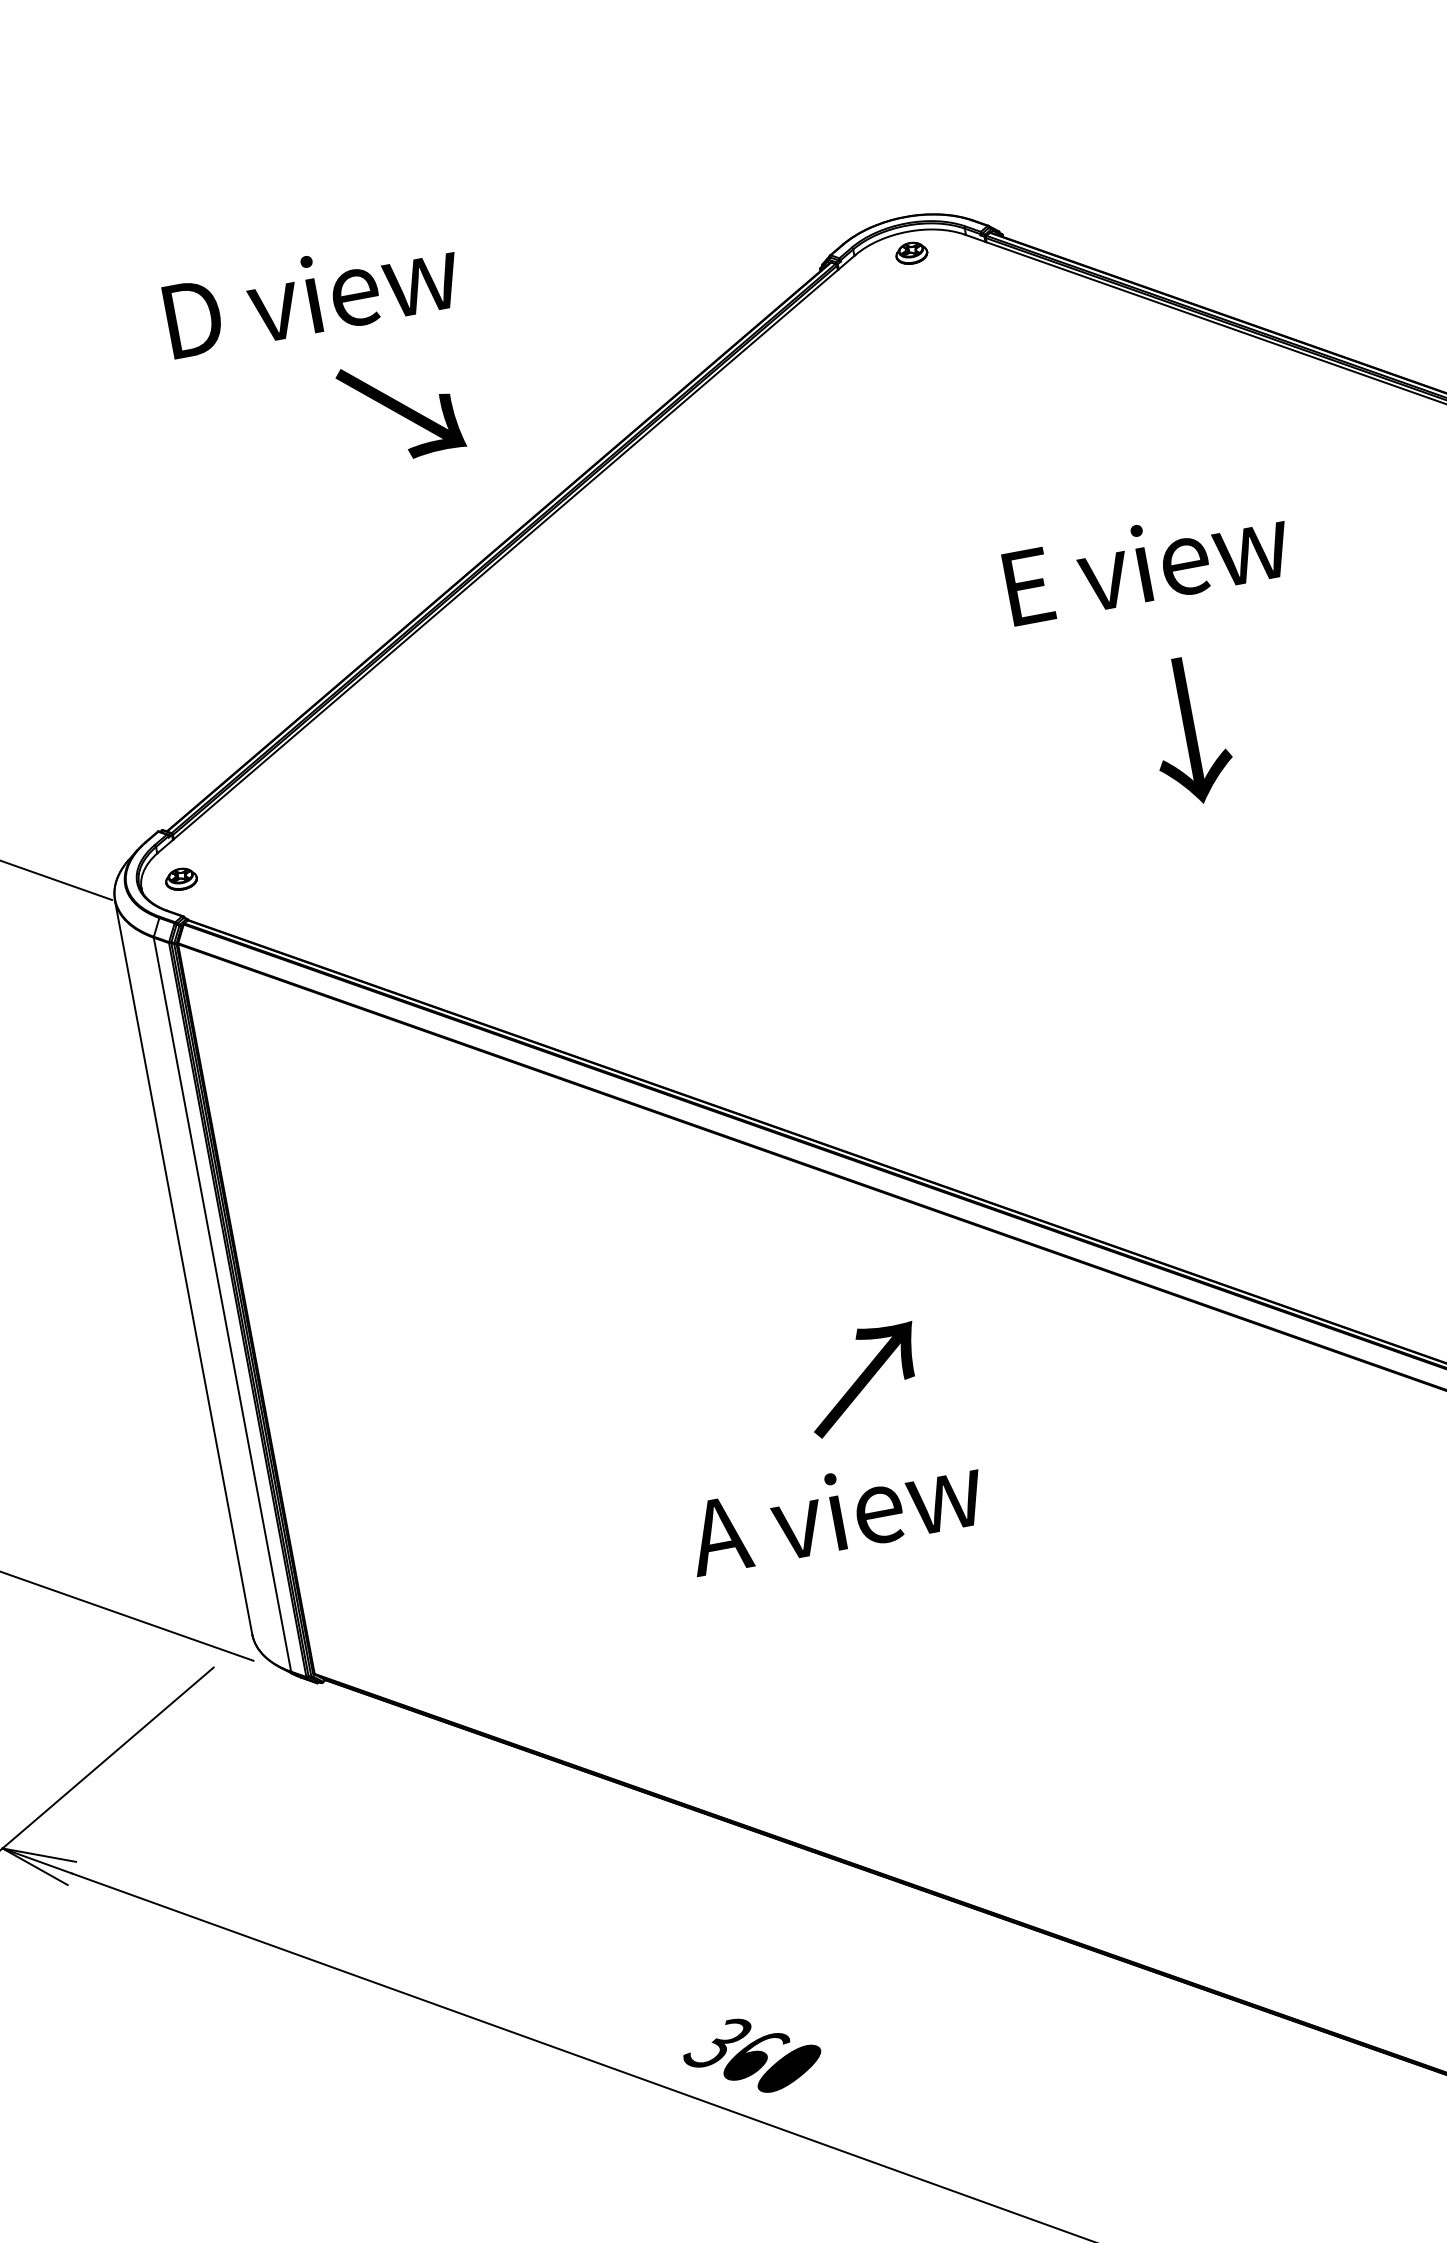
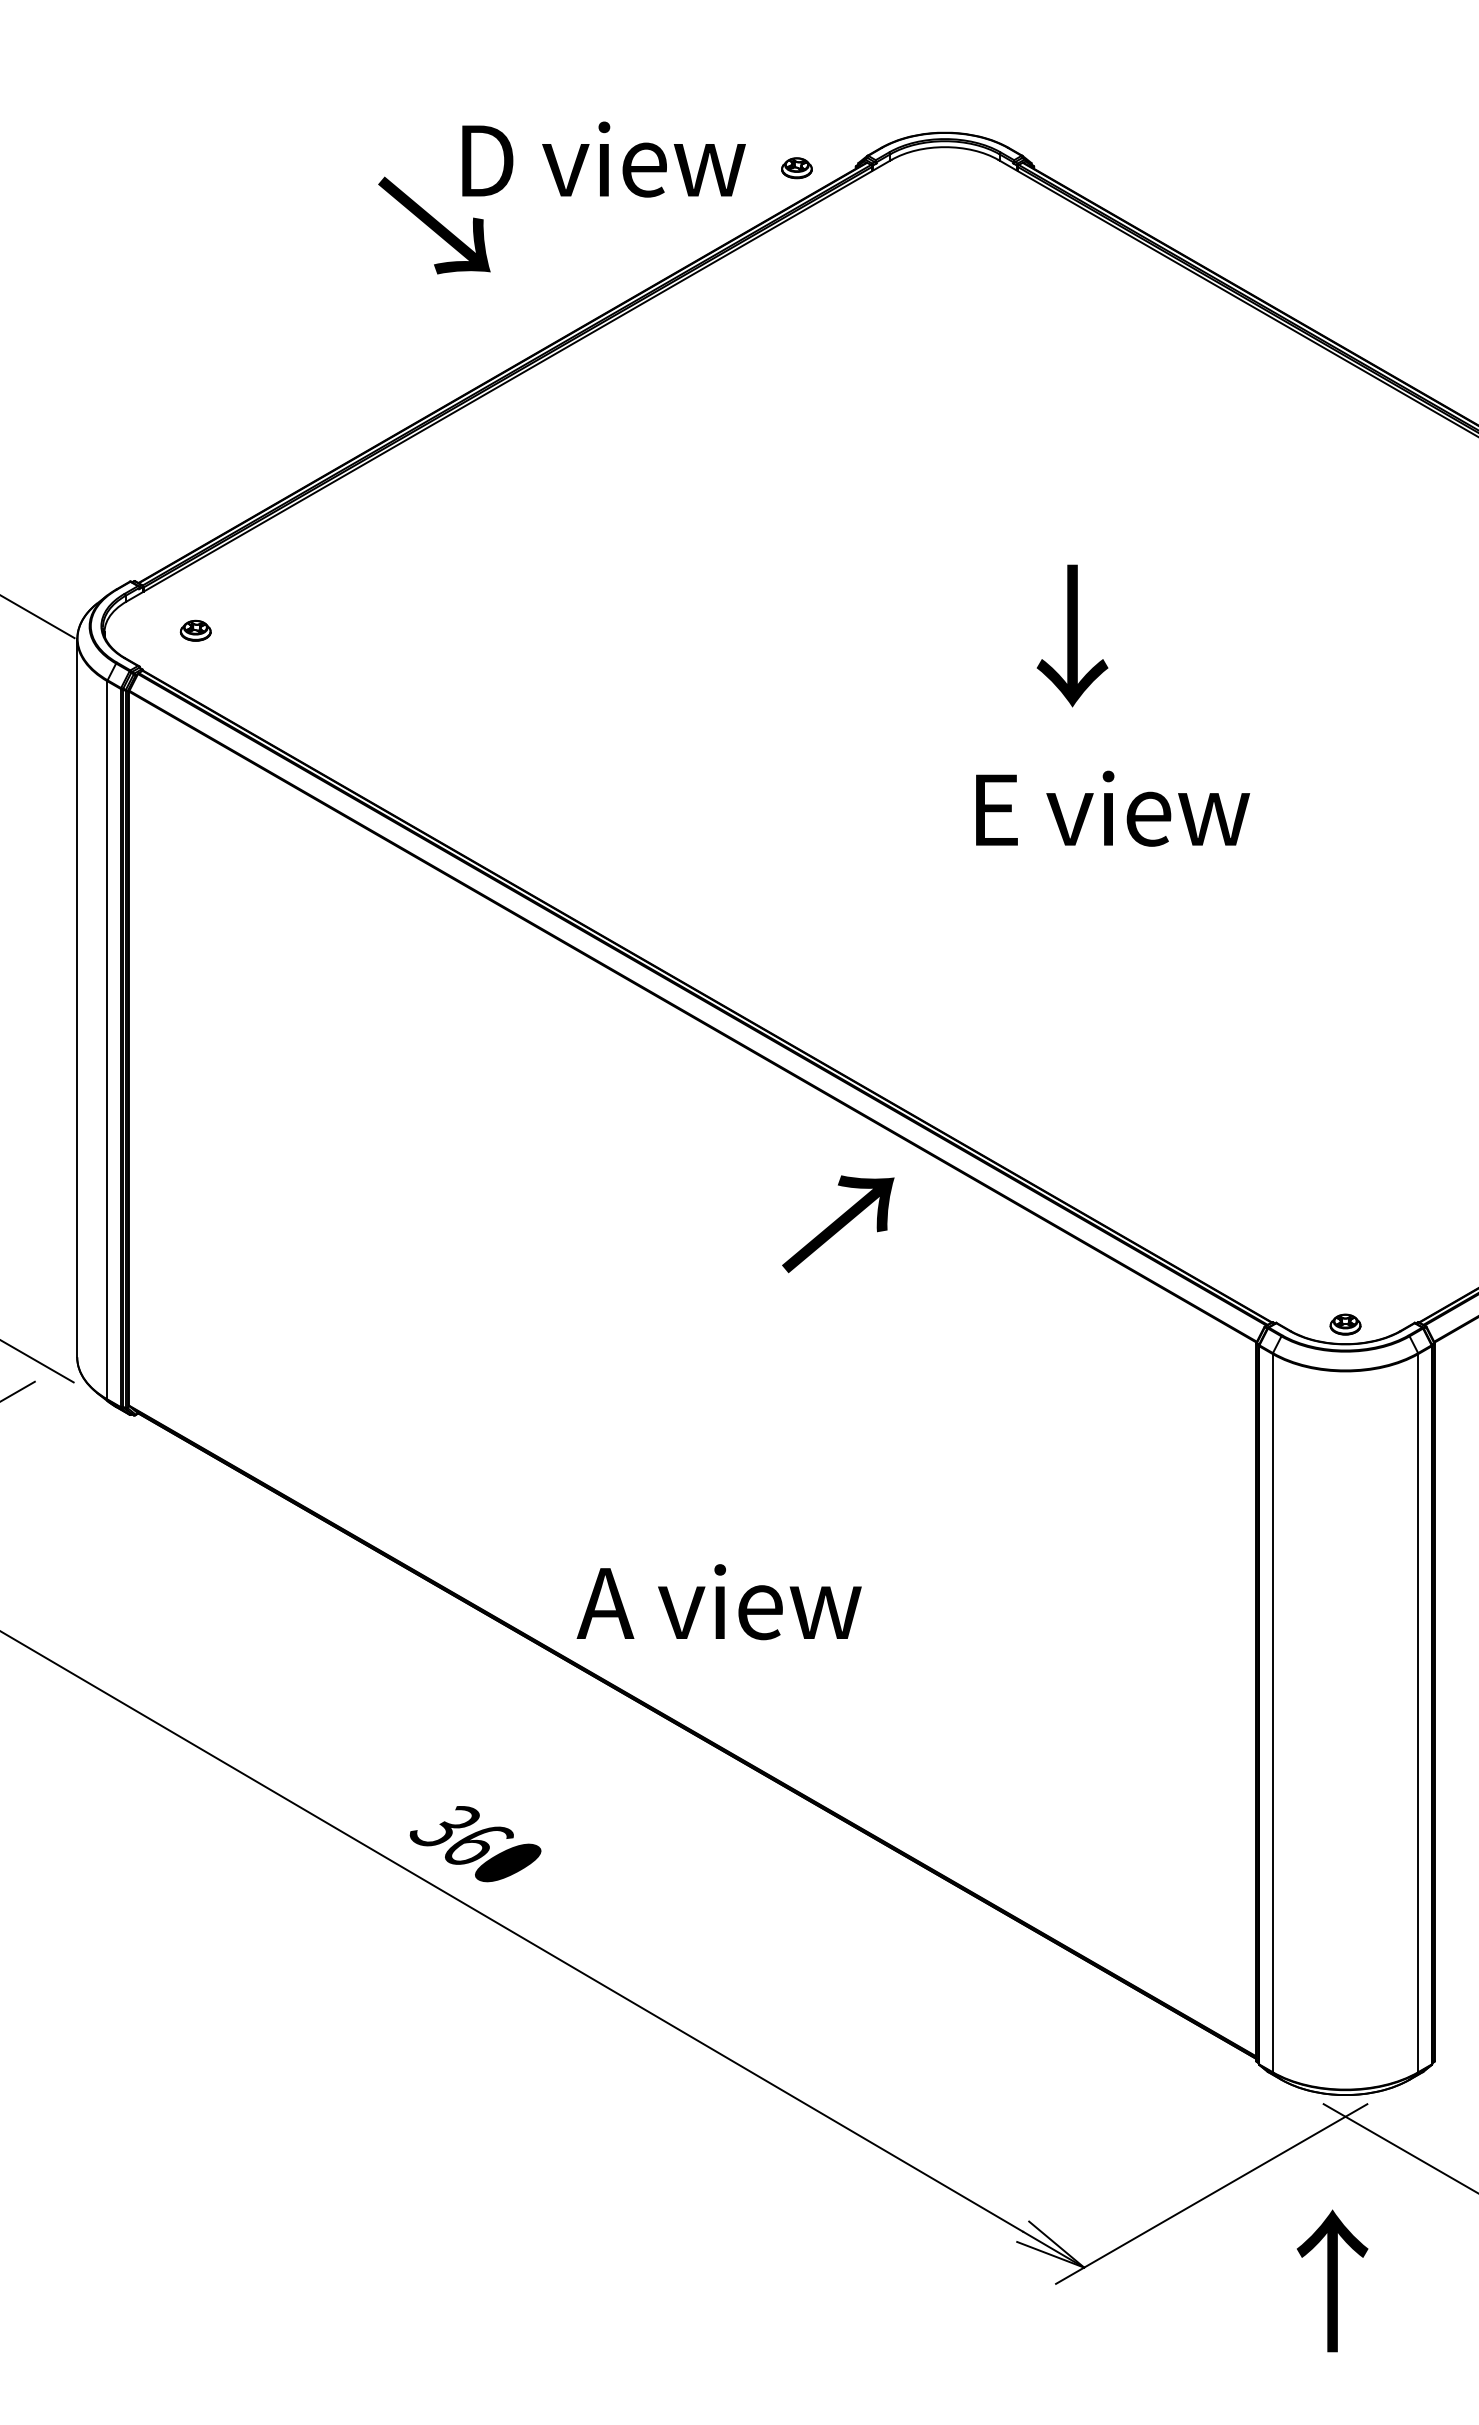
part: (911, 253) -> (796, 168), moved
text: (311, 294) -> (603, 159), moved
text: (1147, 562) -> (1113, 808), moved
text: (1189, 730) -> (1072, 635), moved
part: (181, 879) -> (195, 630), moved
text: (863, 1379) -> (838, 1224), moved
text: (834, 1512) -> (718, 1602), moved

